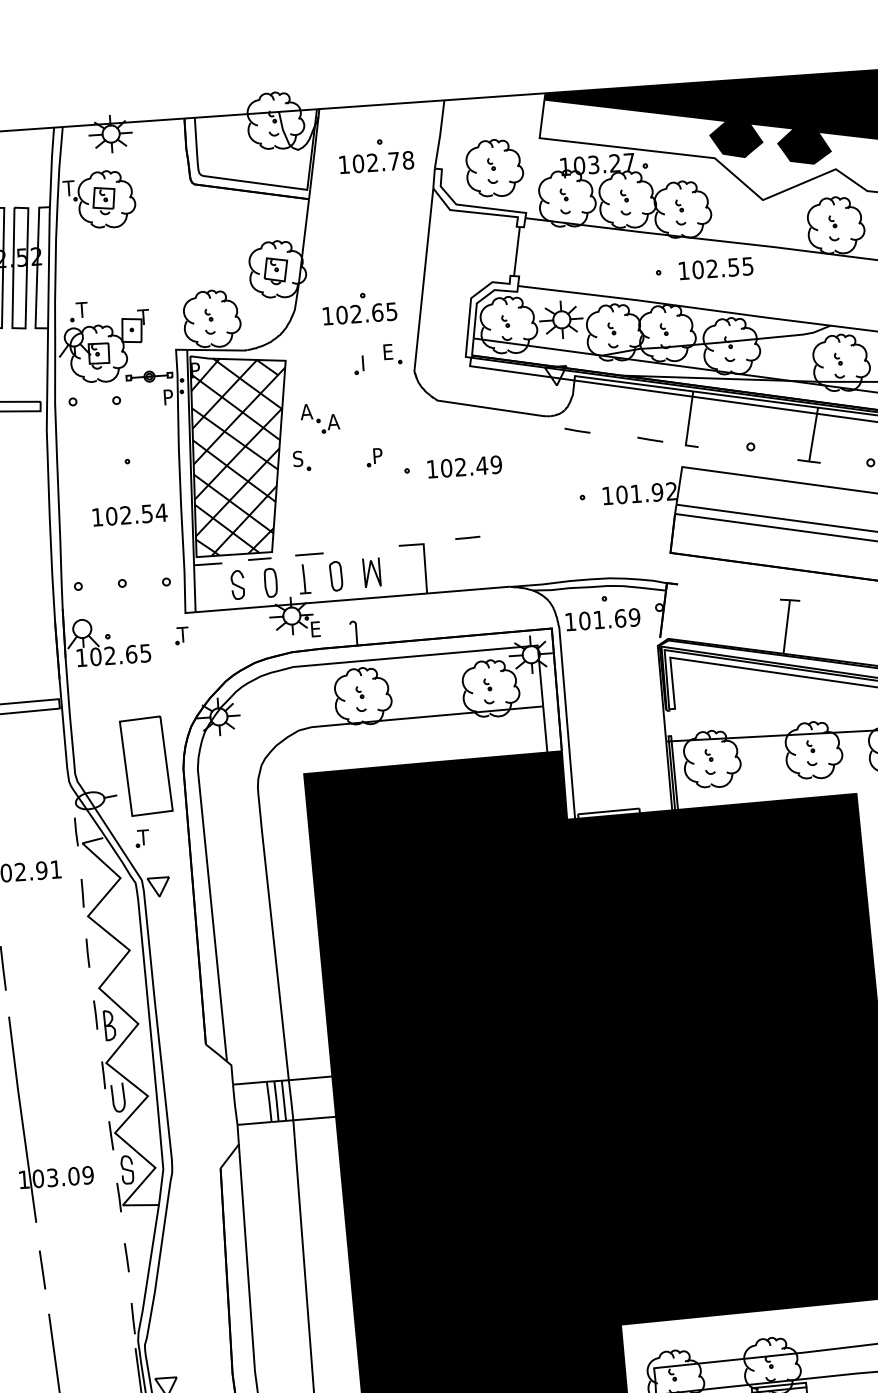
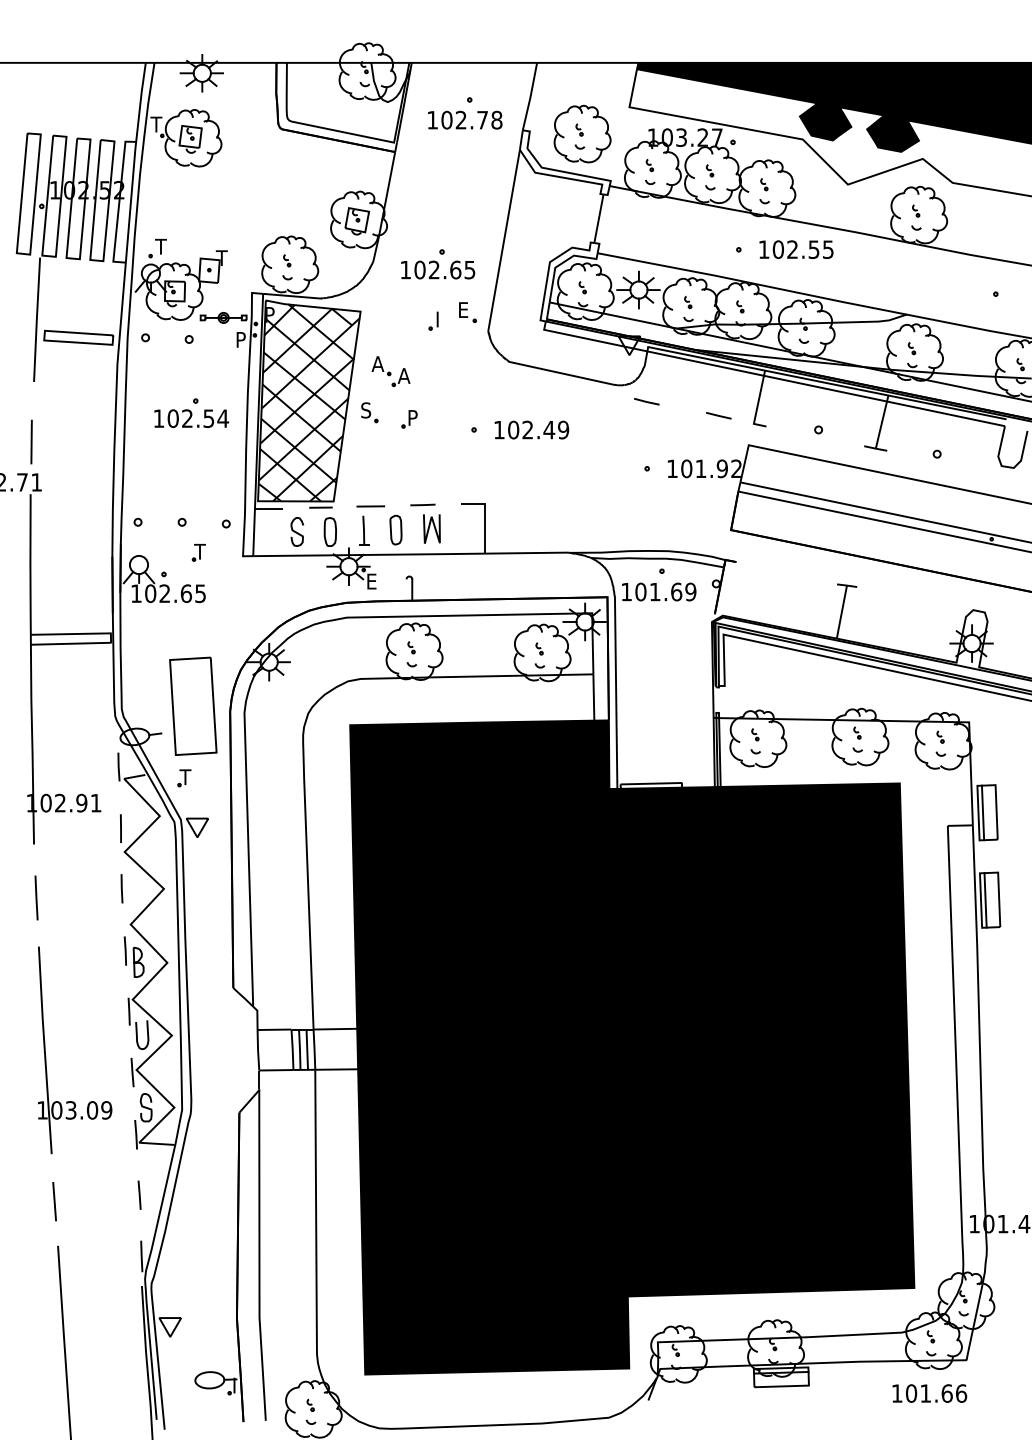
part: (374, 457) -> (409, 419), moved
text: (129, 514) -> (191, 418), moved
line: (467, 537) -> (422, 504), moved
part: (181, 635) -> (198, 552), moved

